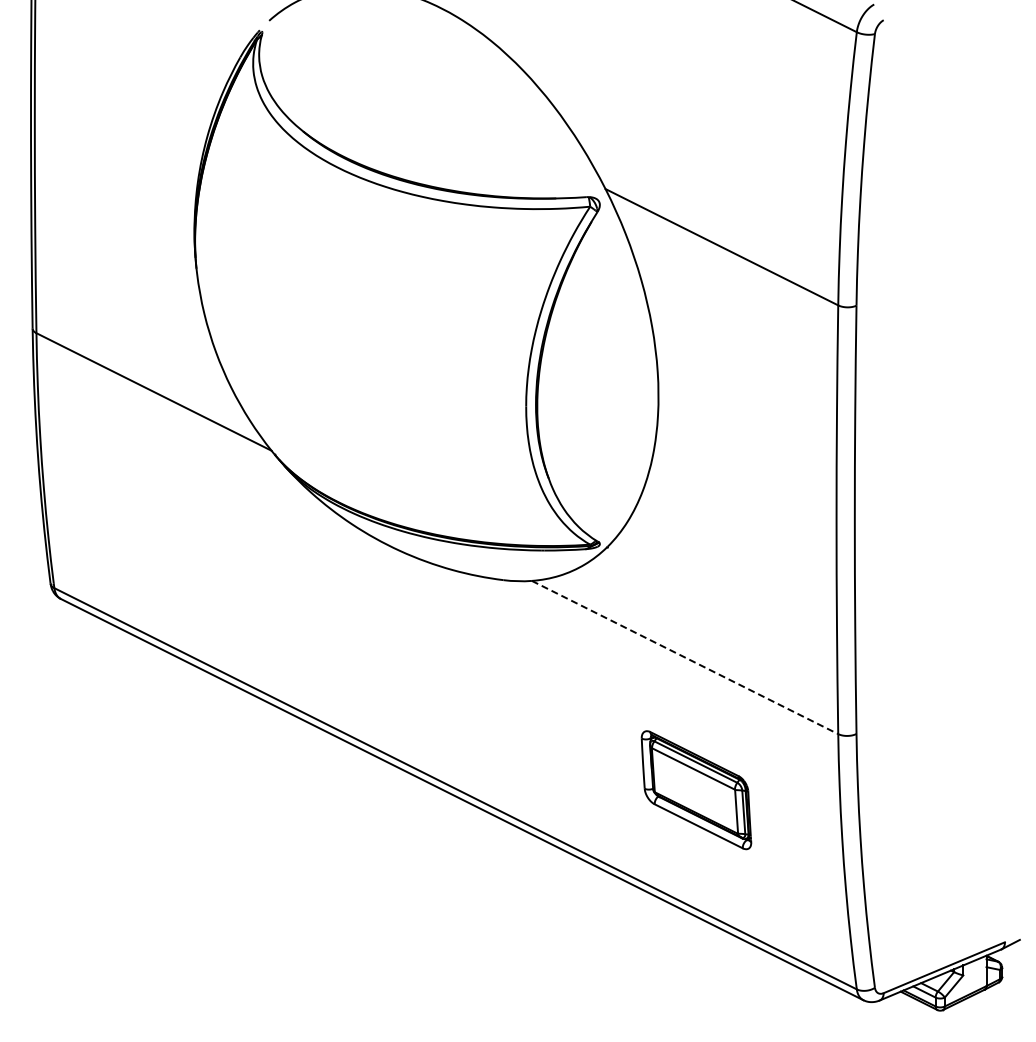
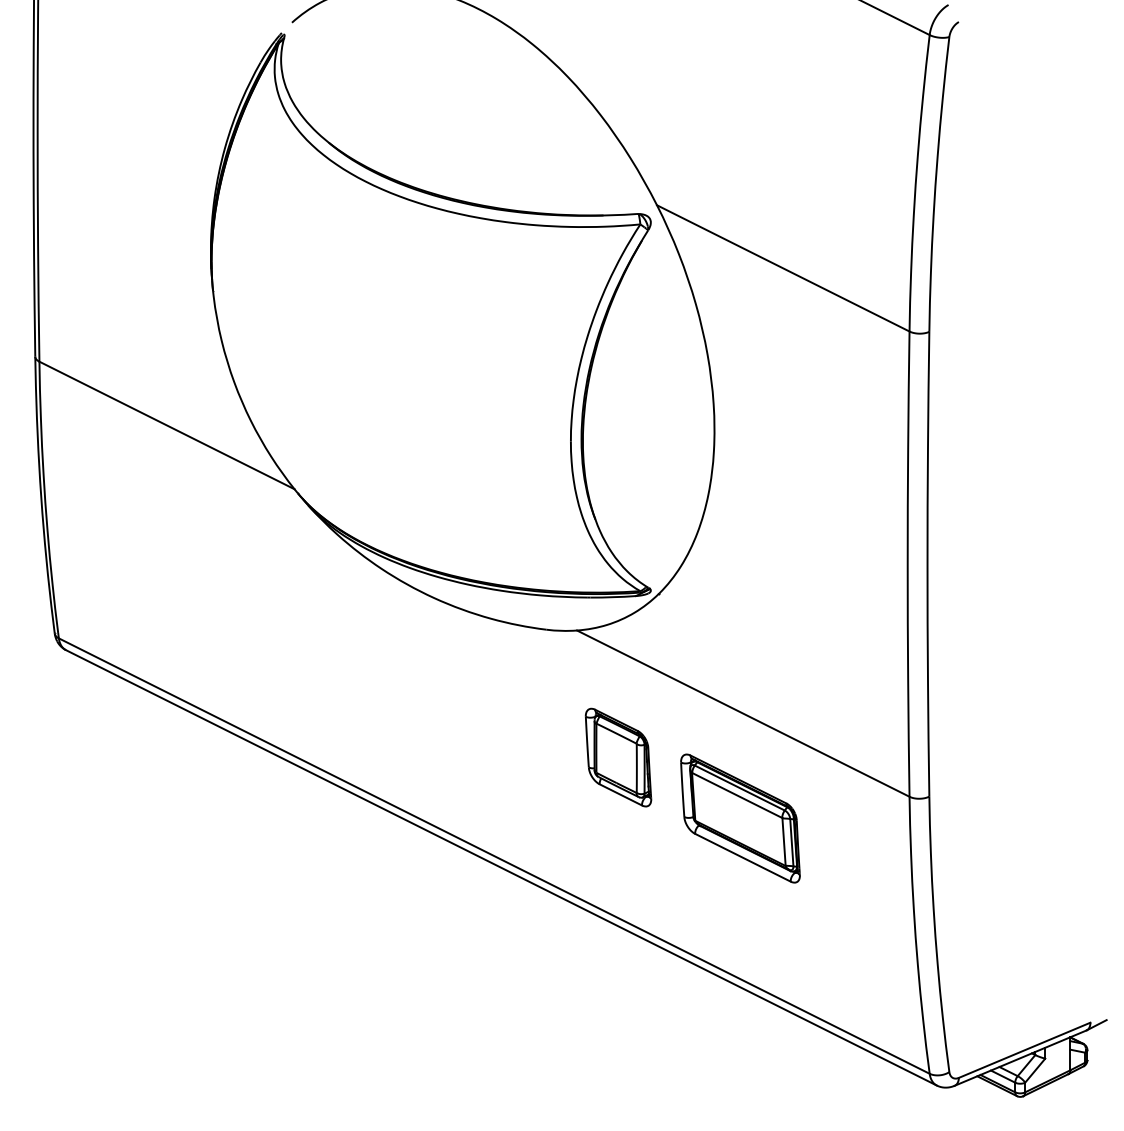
line: (685, 657) -> (743, 713), dashed -> solid
part: (570, 697) -> (618, 757), added
part: (696, 790) -> (740, 818), moved

